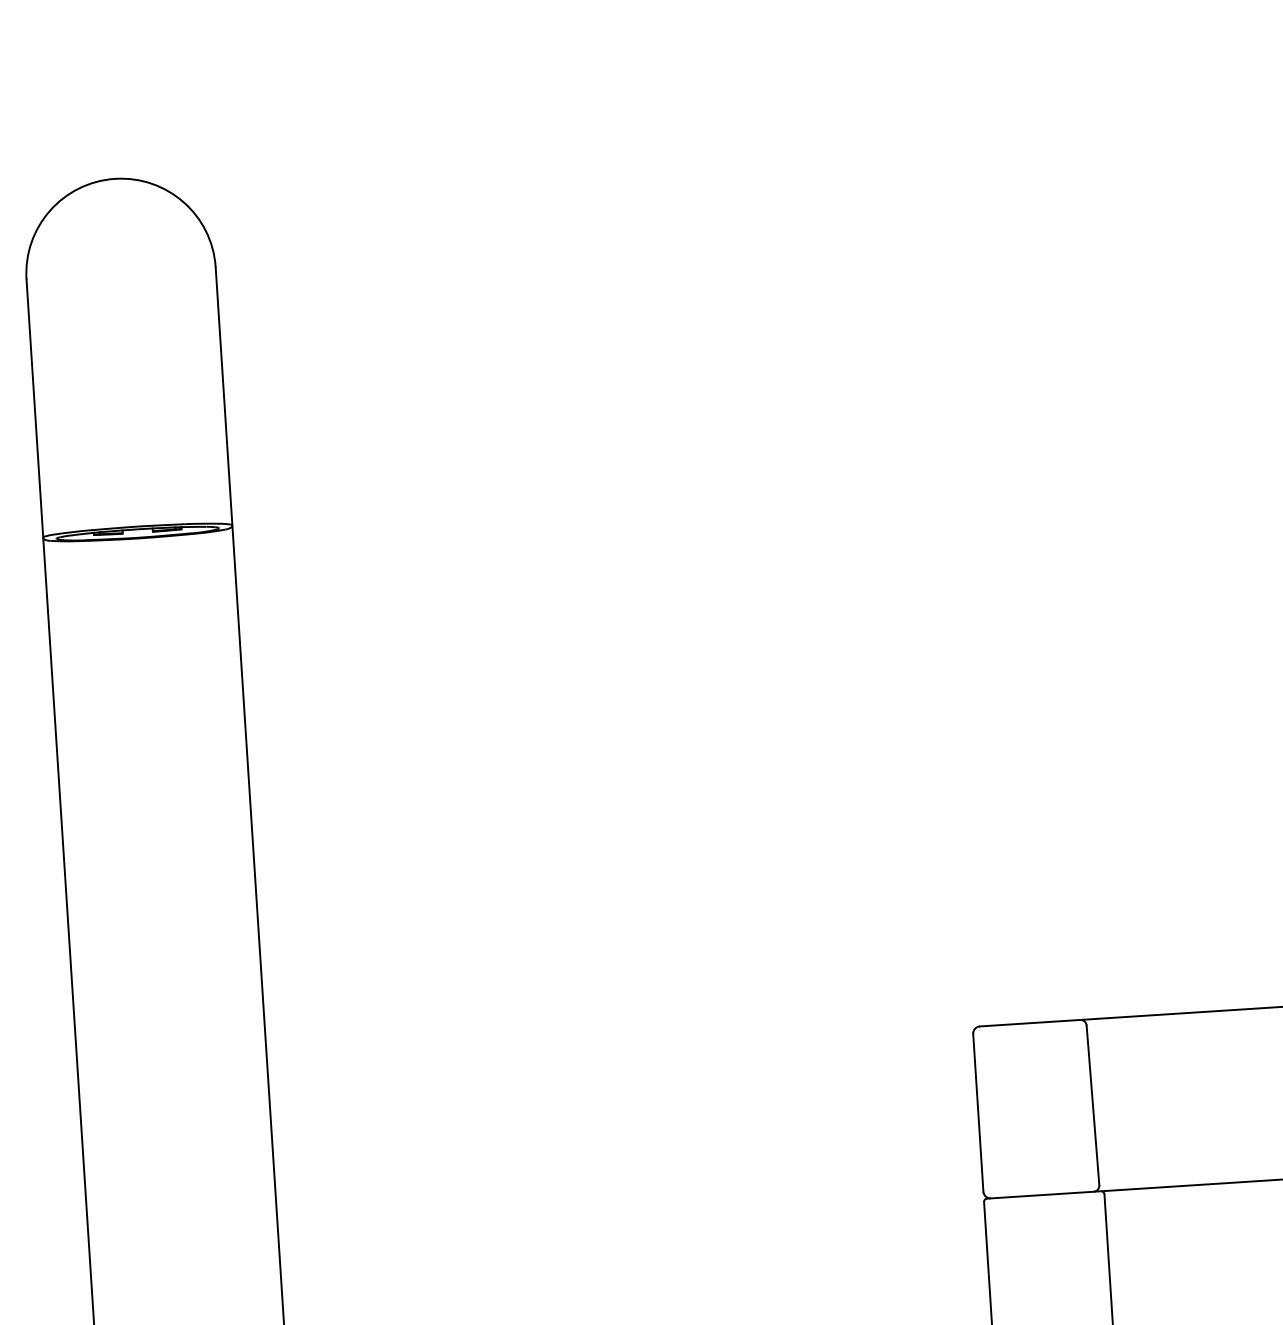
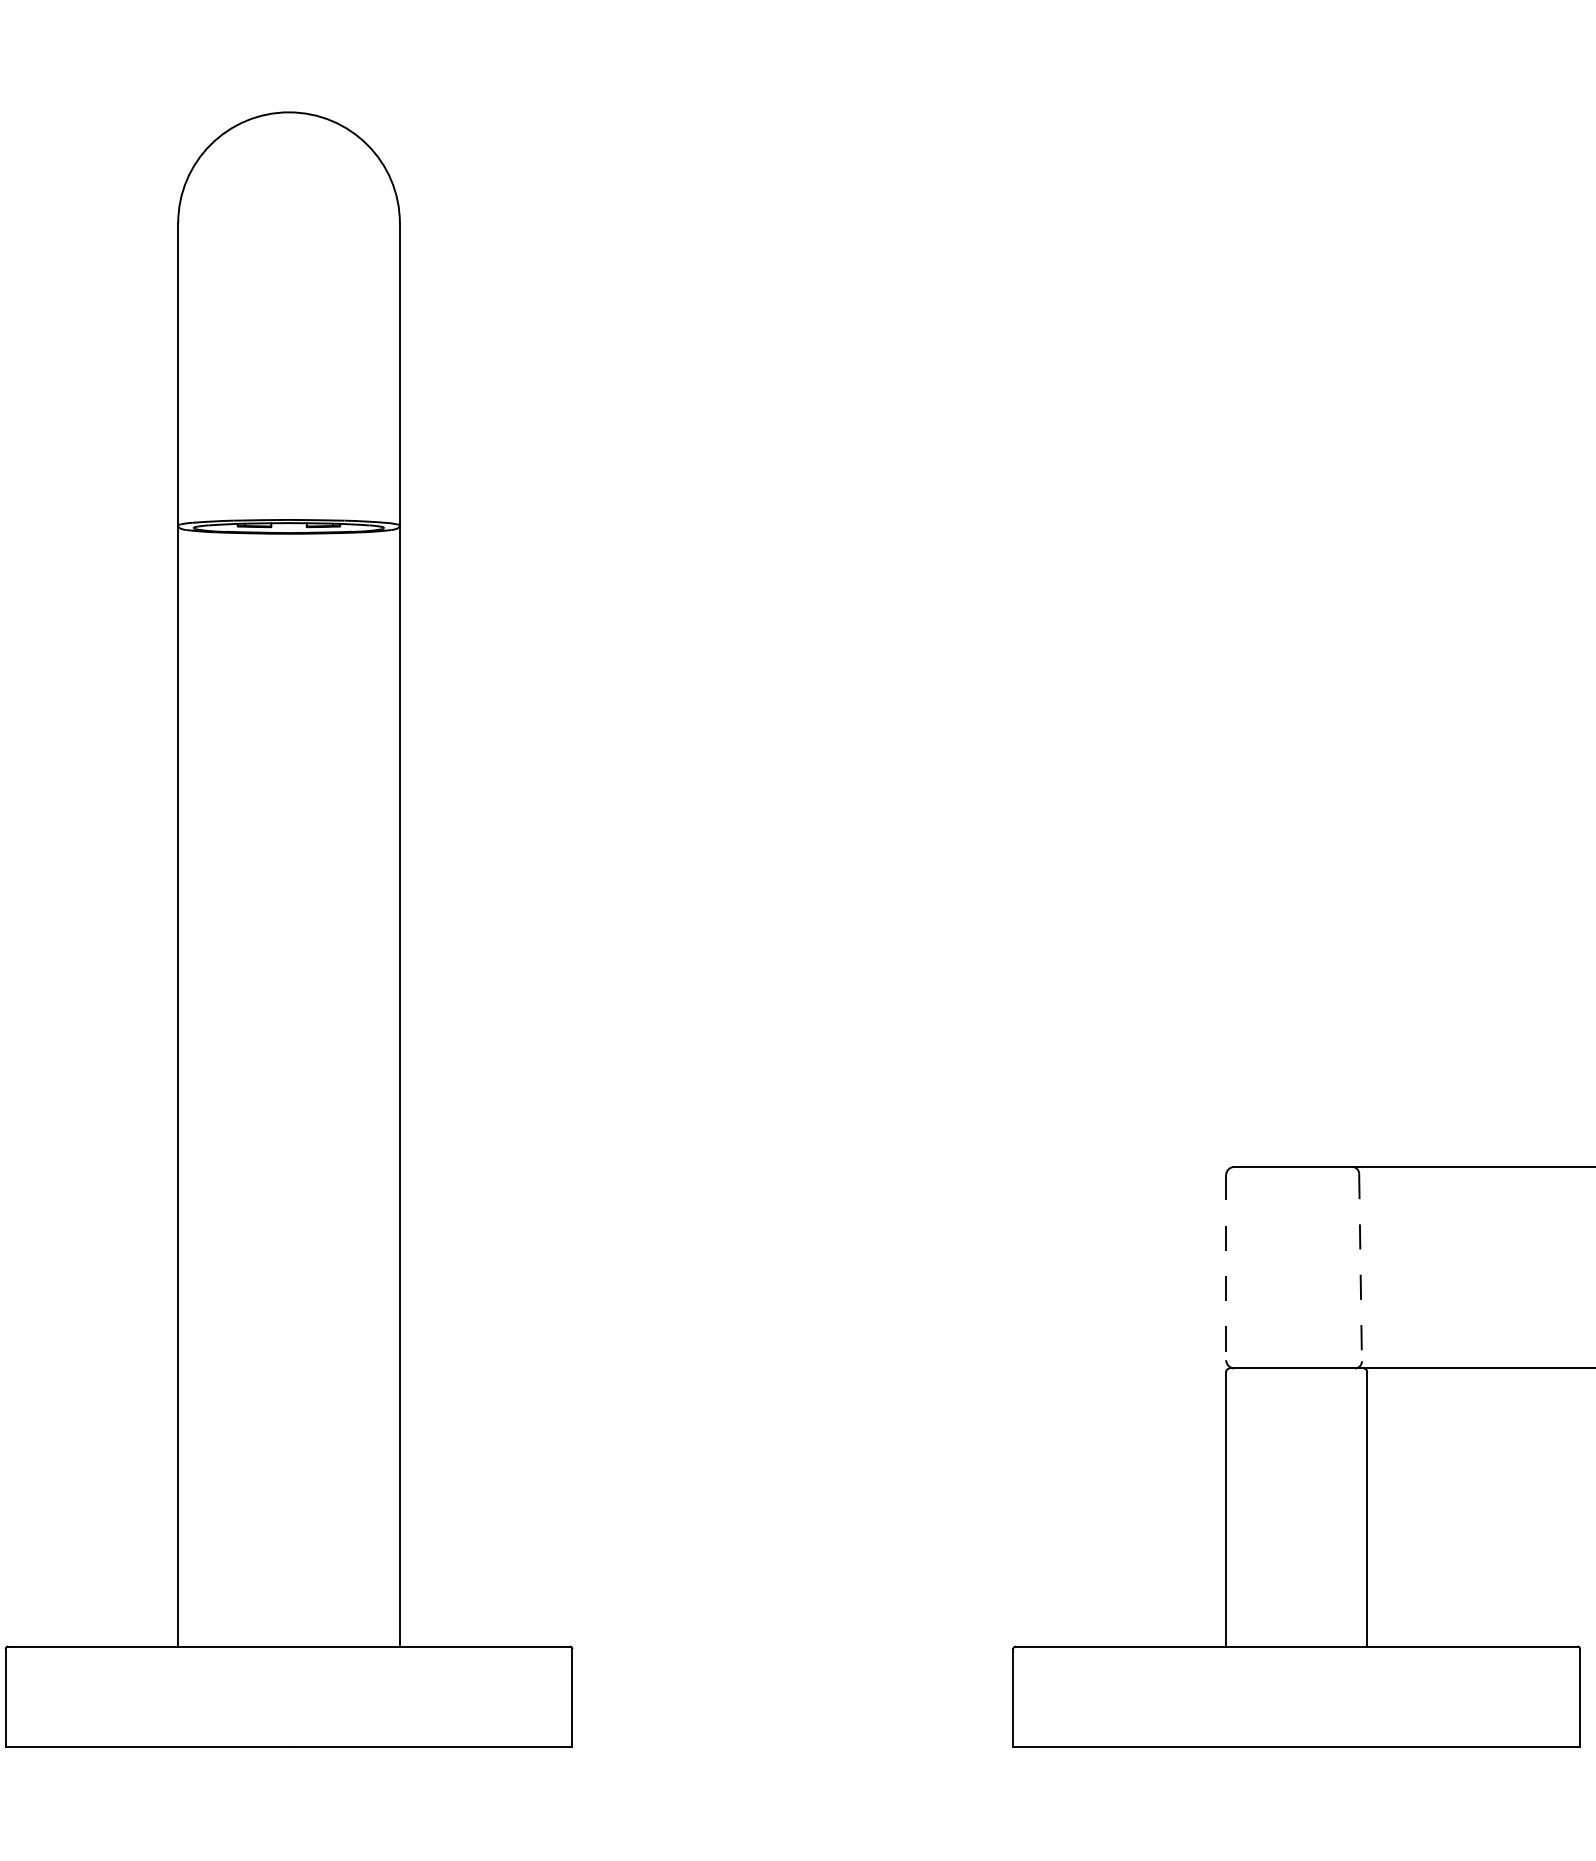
line: (1092, 1105) -> (1360, 1267), solid -> dashed
line: (978, 1113) -> (1226, 1268), solid -> dashed

